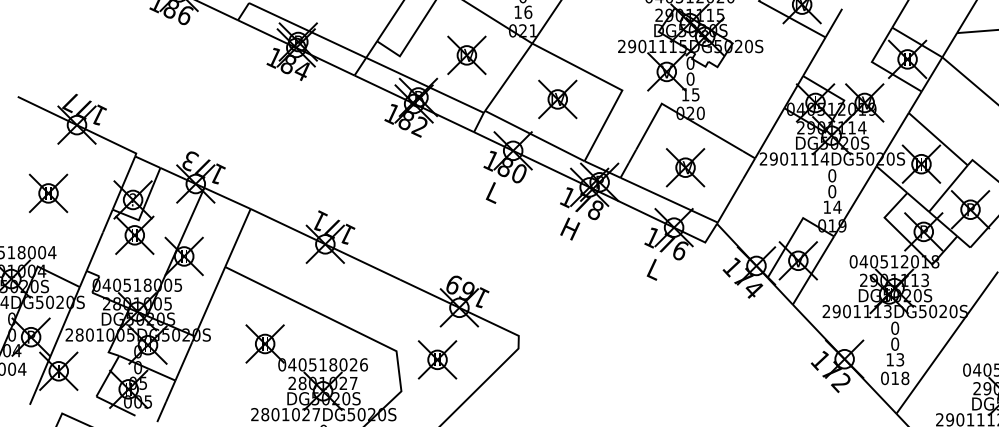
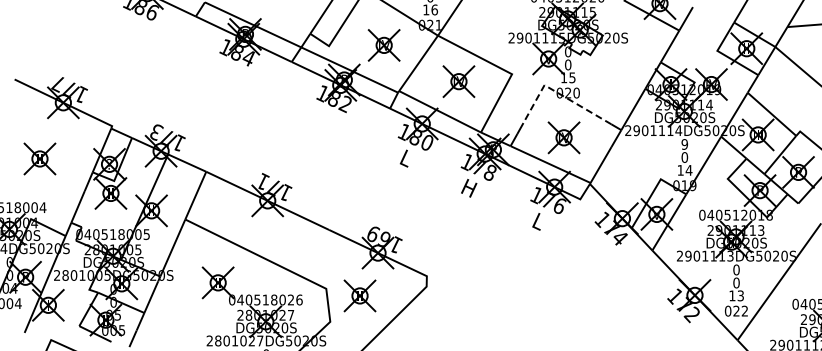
line: (678, 113) -> (558, 93), solid -> dashed
text: (831, 175) -> (684, 144), 0 -> 9
text: (899, 377) -> (740, 310), 018 -> 022

